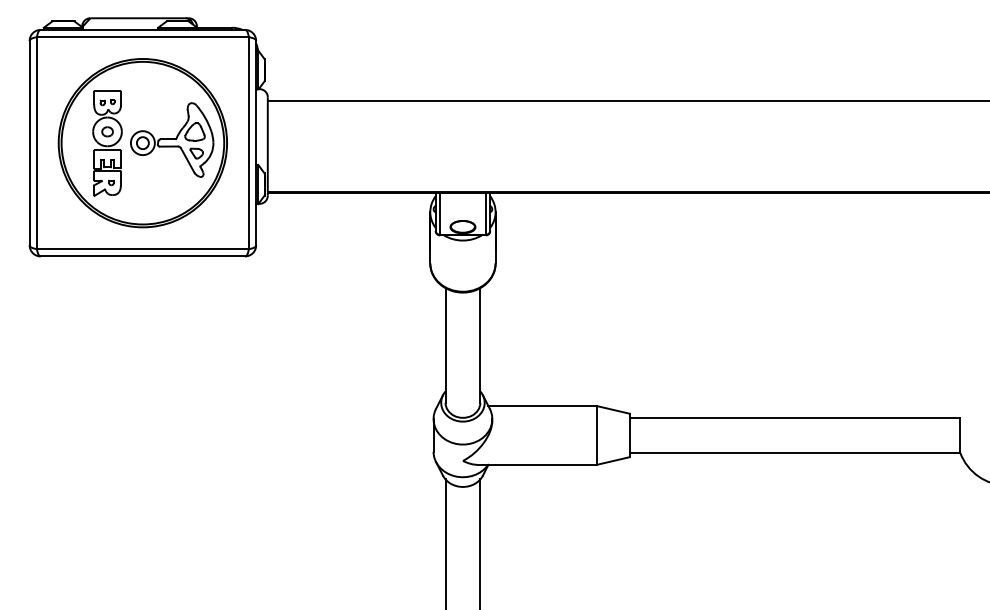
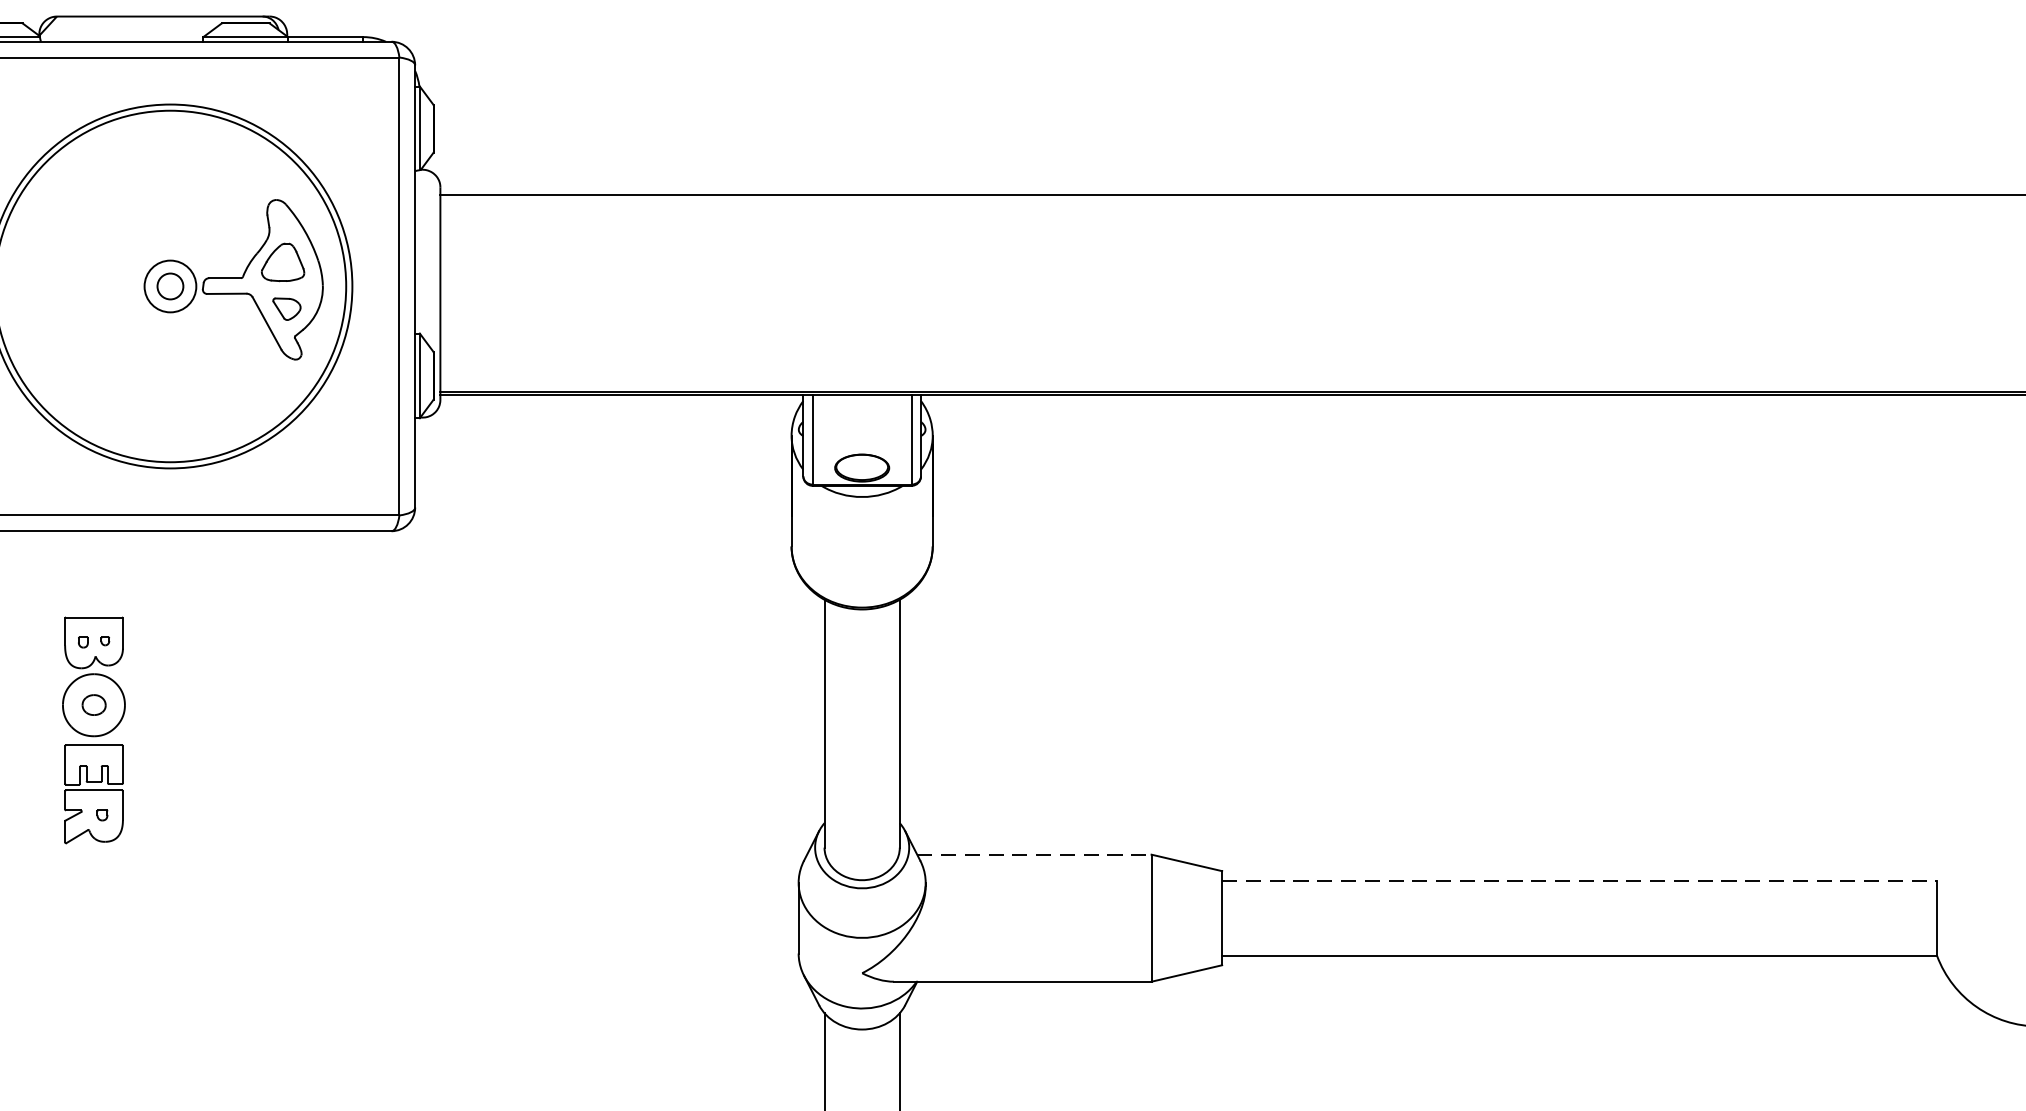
part: (107, 143) -> (93, 730), moved
line: (543, 406) -> (1036, 855), solid -> dashed
line: (795, 418) -> (1580, 881), solid -> dashed

